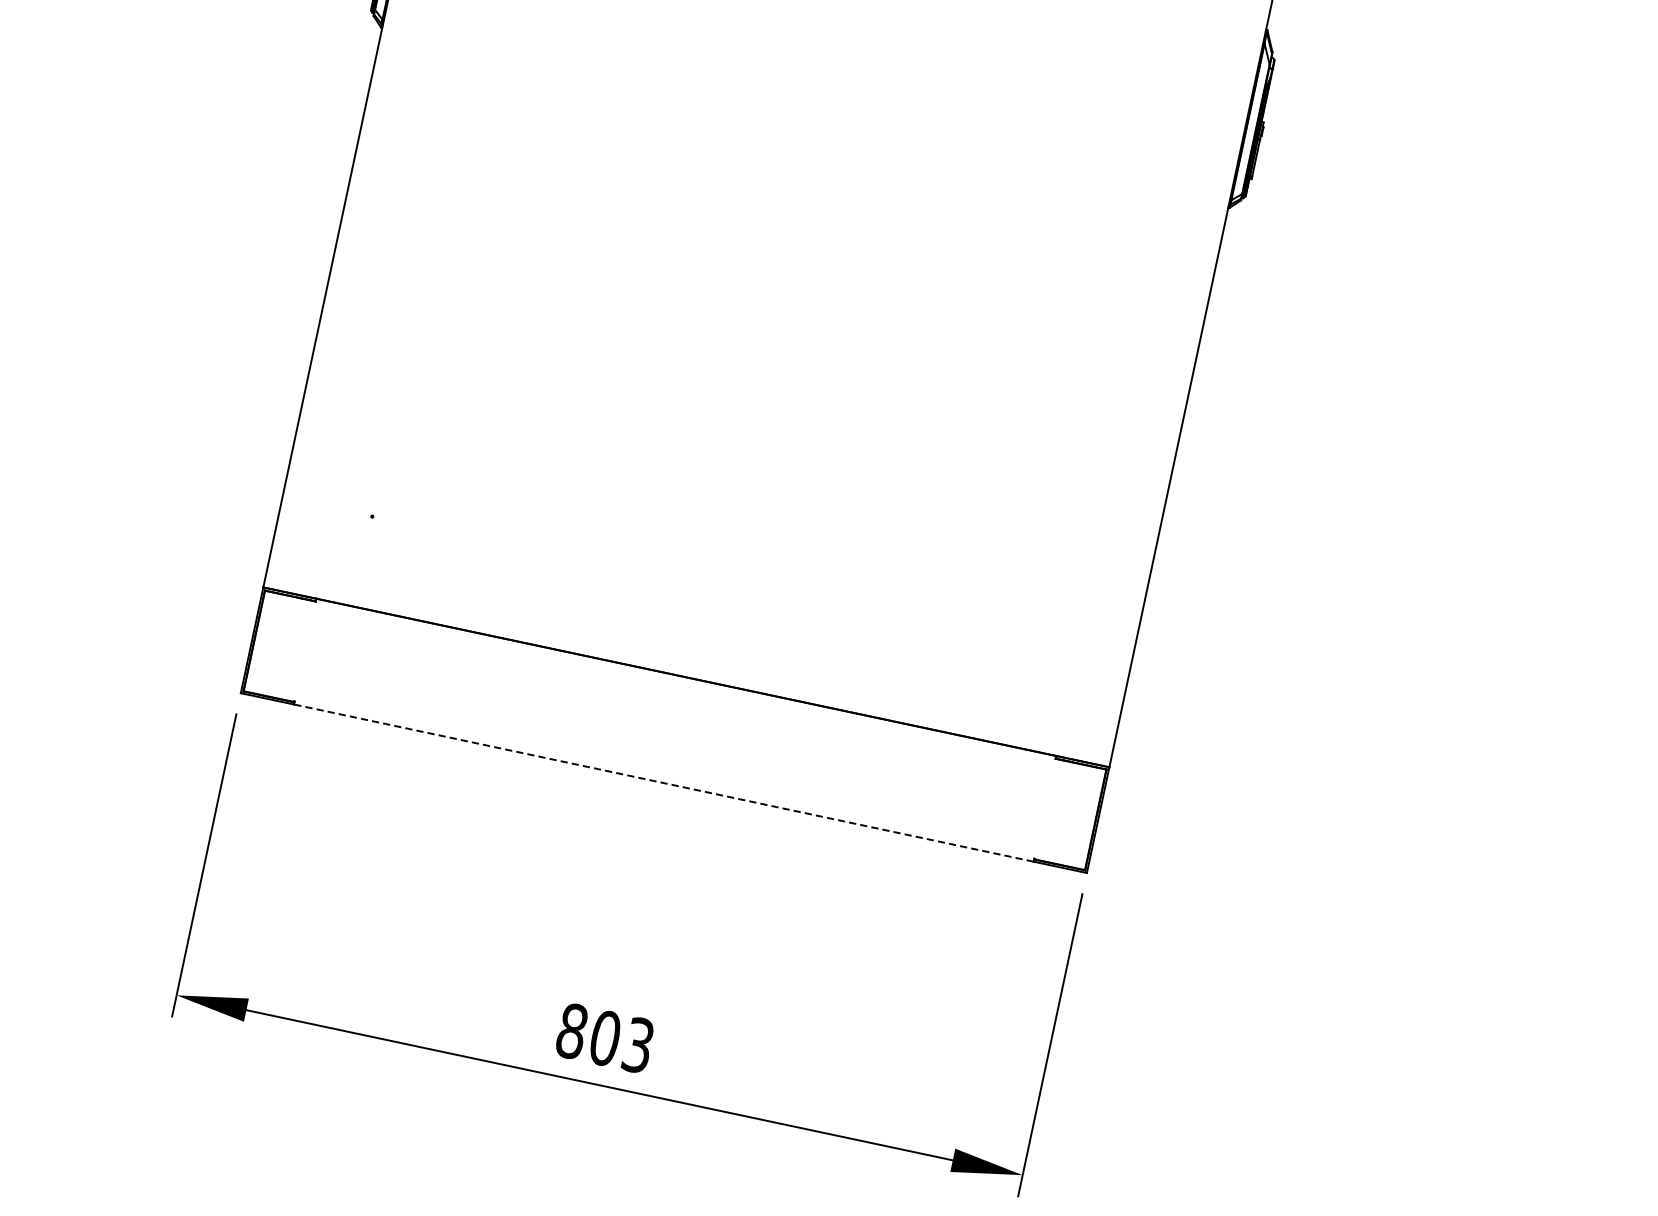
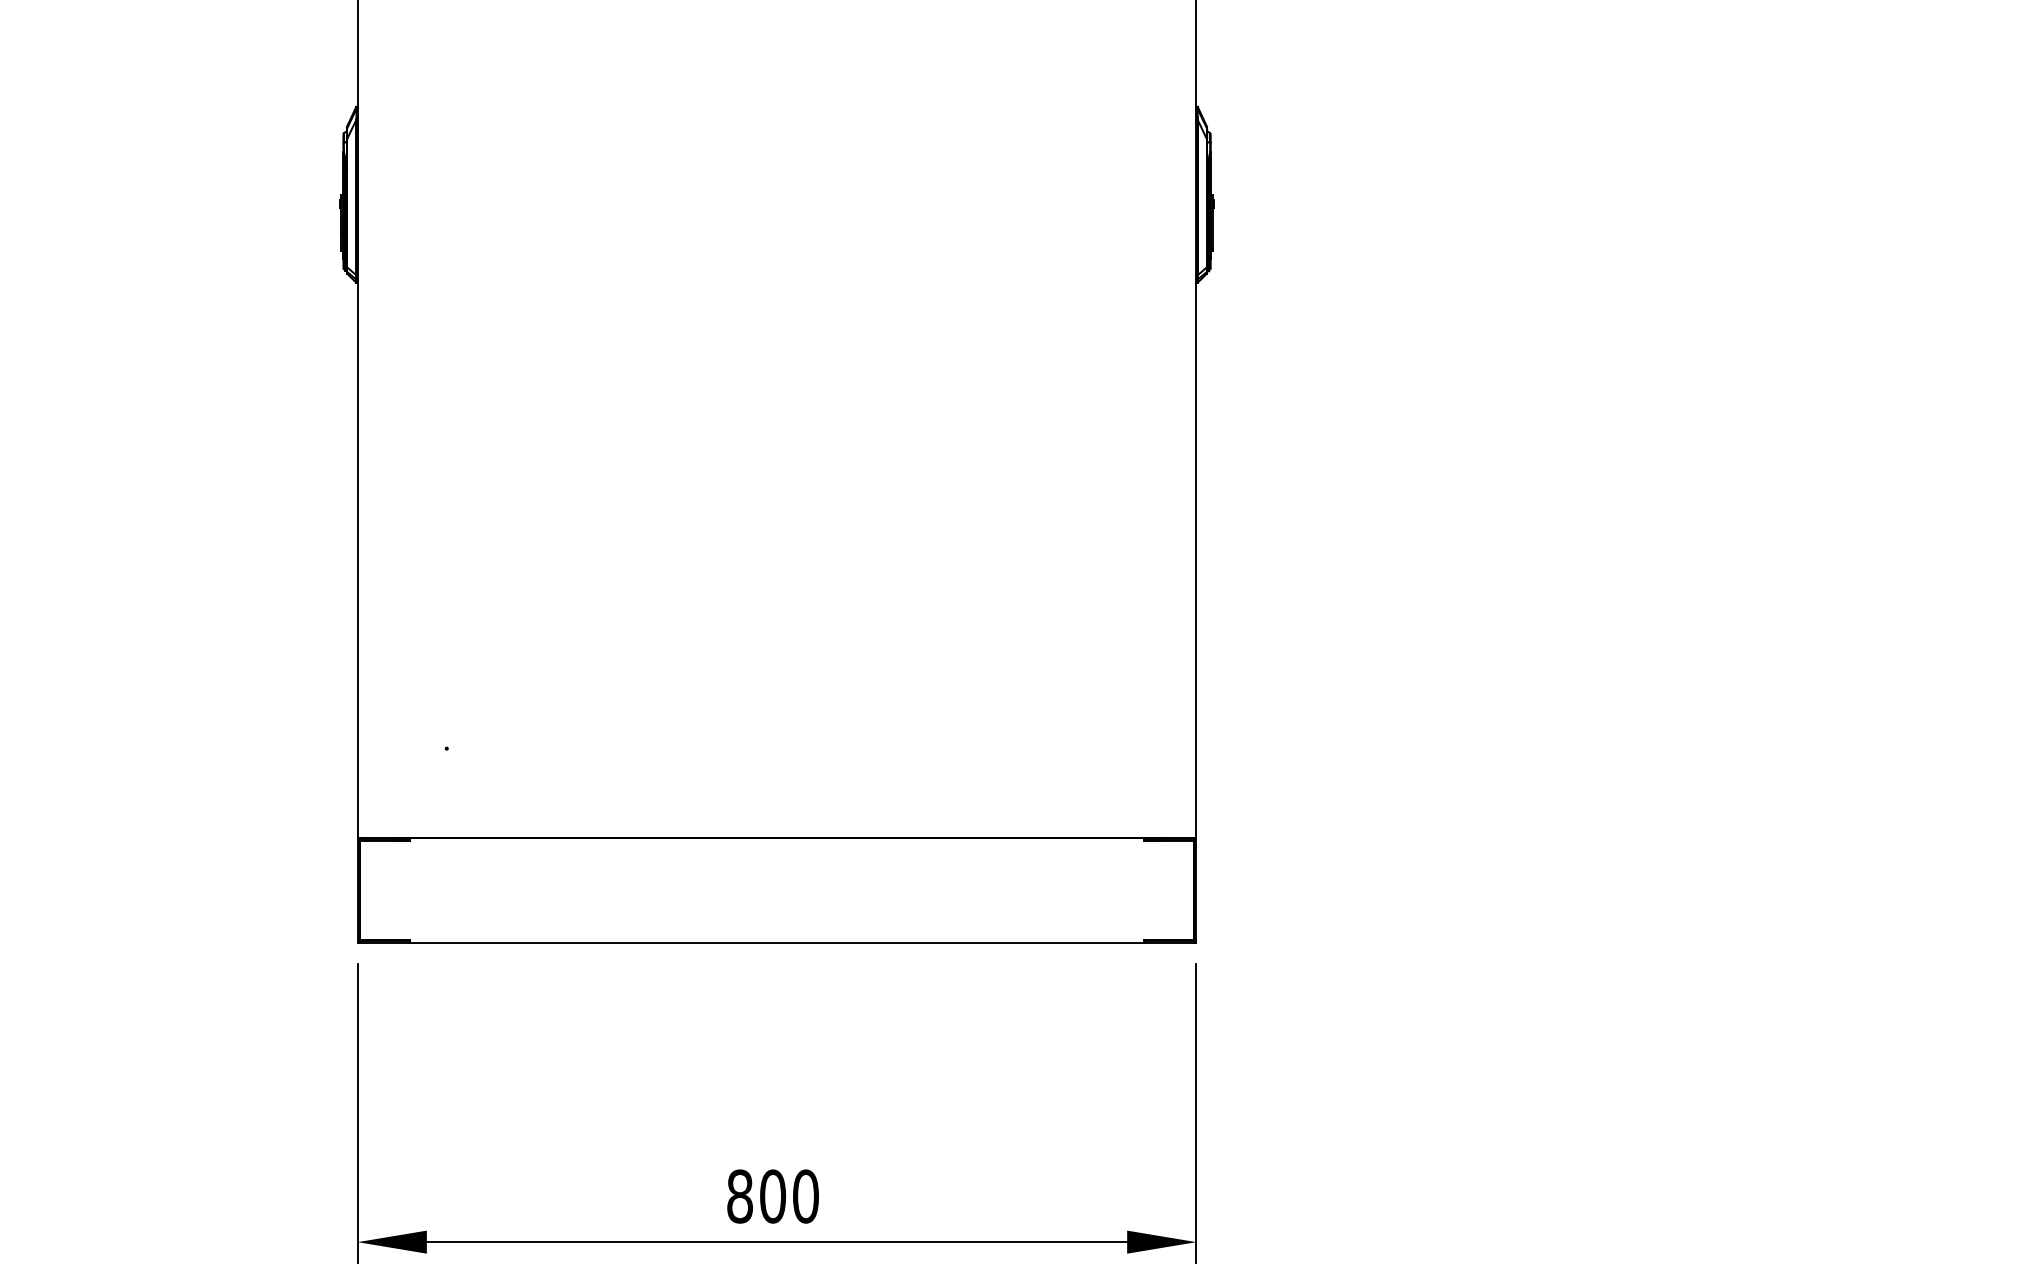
line: (664, 783) -> (777, 942), dashed -> solid
text: (638, 1045) -> (805, 1196), 803 -> 800

